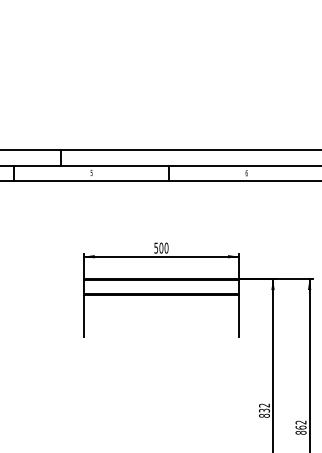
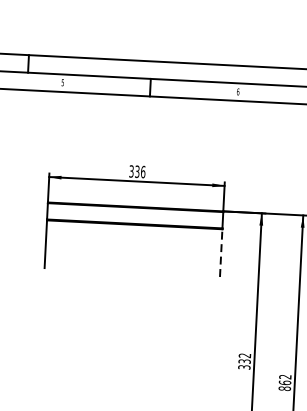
text: (161, 247) -> (137, 171), 500 -> 336
line: (238, 315) -> (220, 252), solid -> dashed
text: (264, 415) -> (244, 367), 832 -> 332

